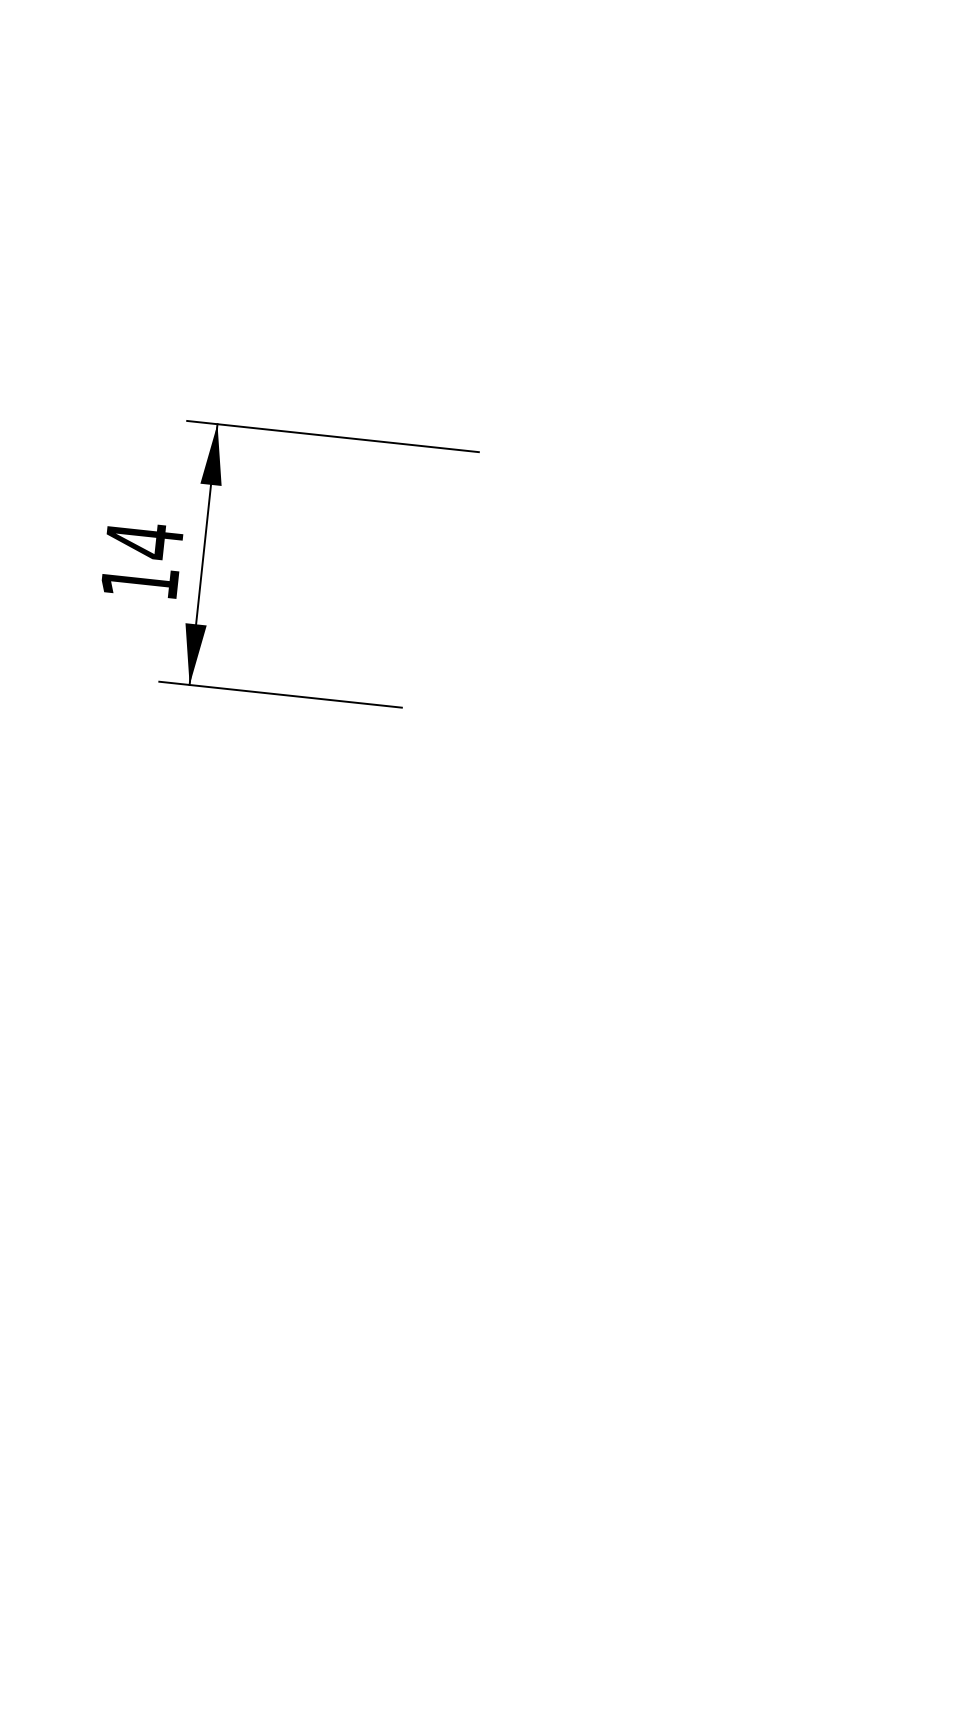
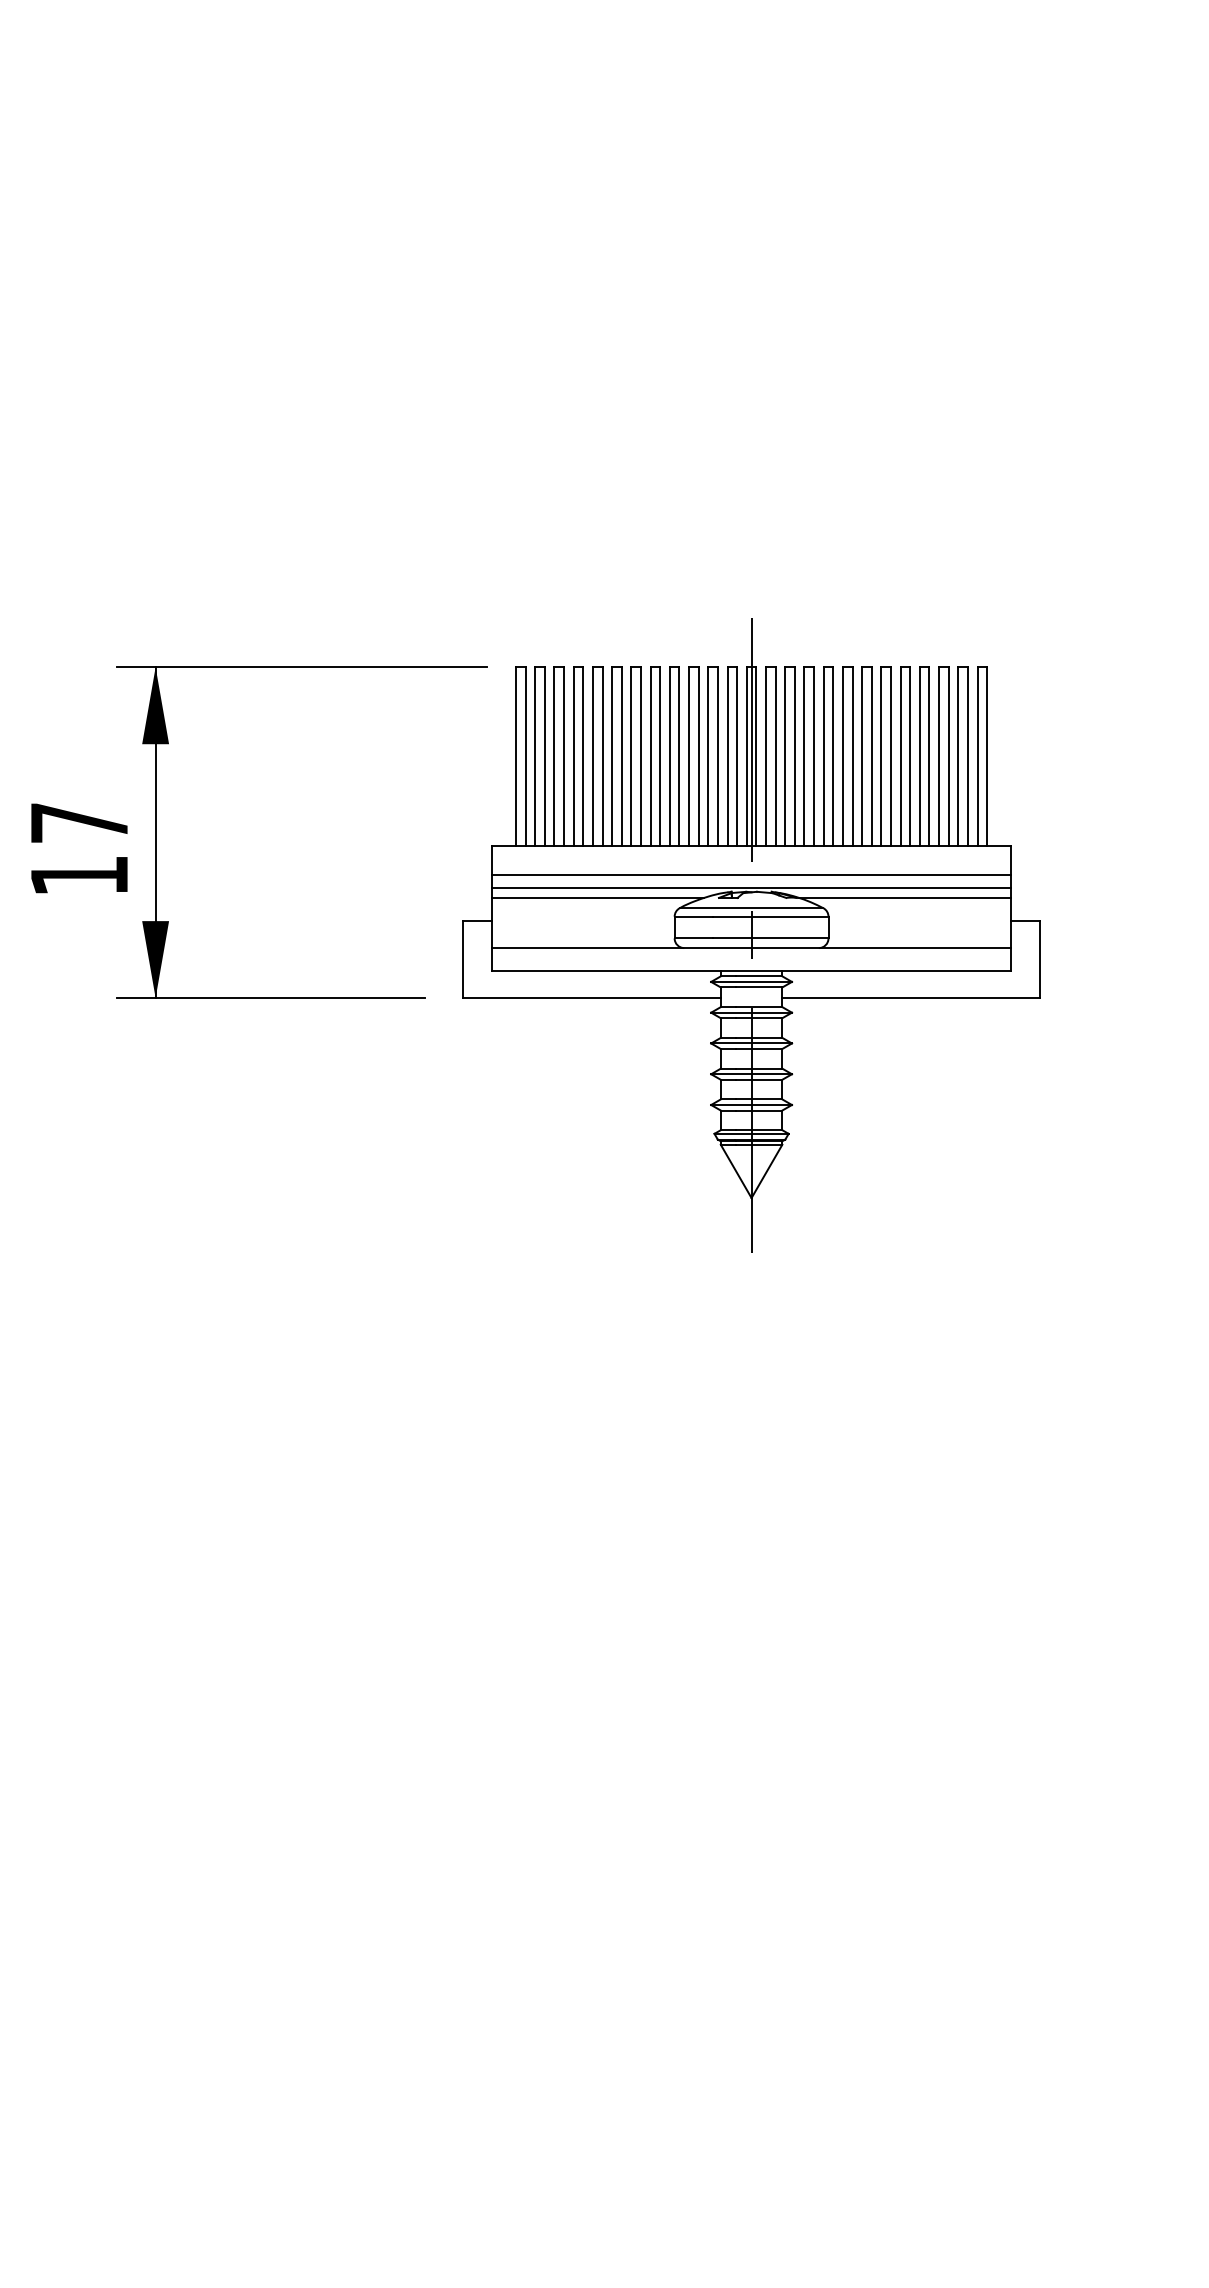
text: (144, 540) -> (79, 823), 14 -> 17
part: (664, 685) -> (751, 935), added

